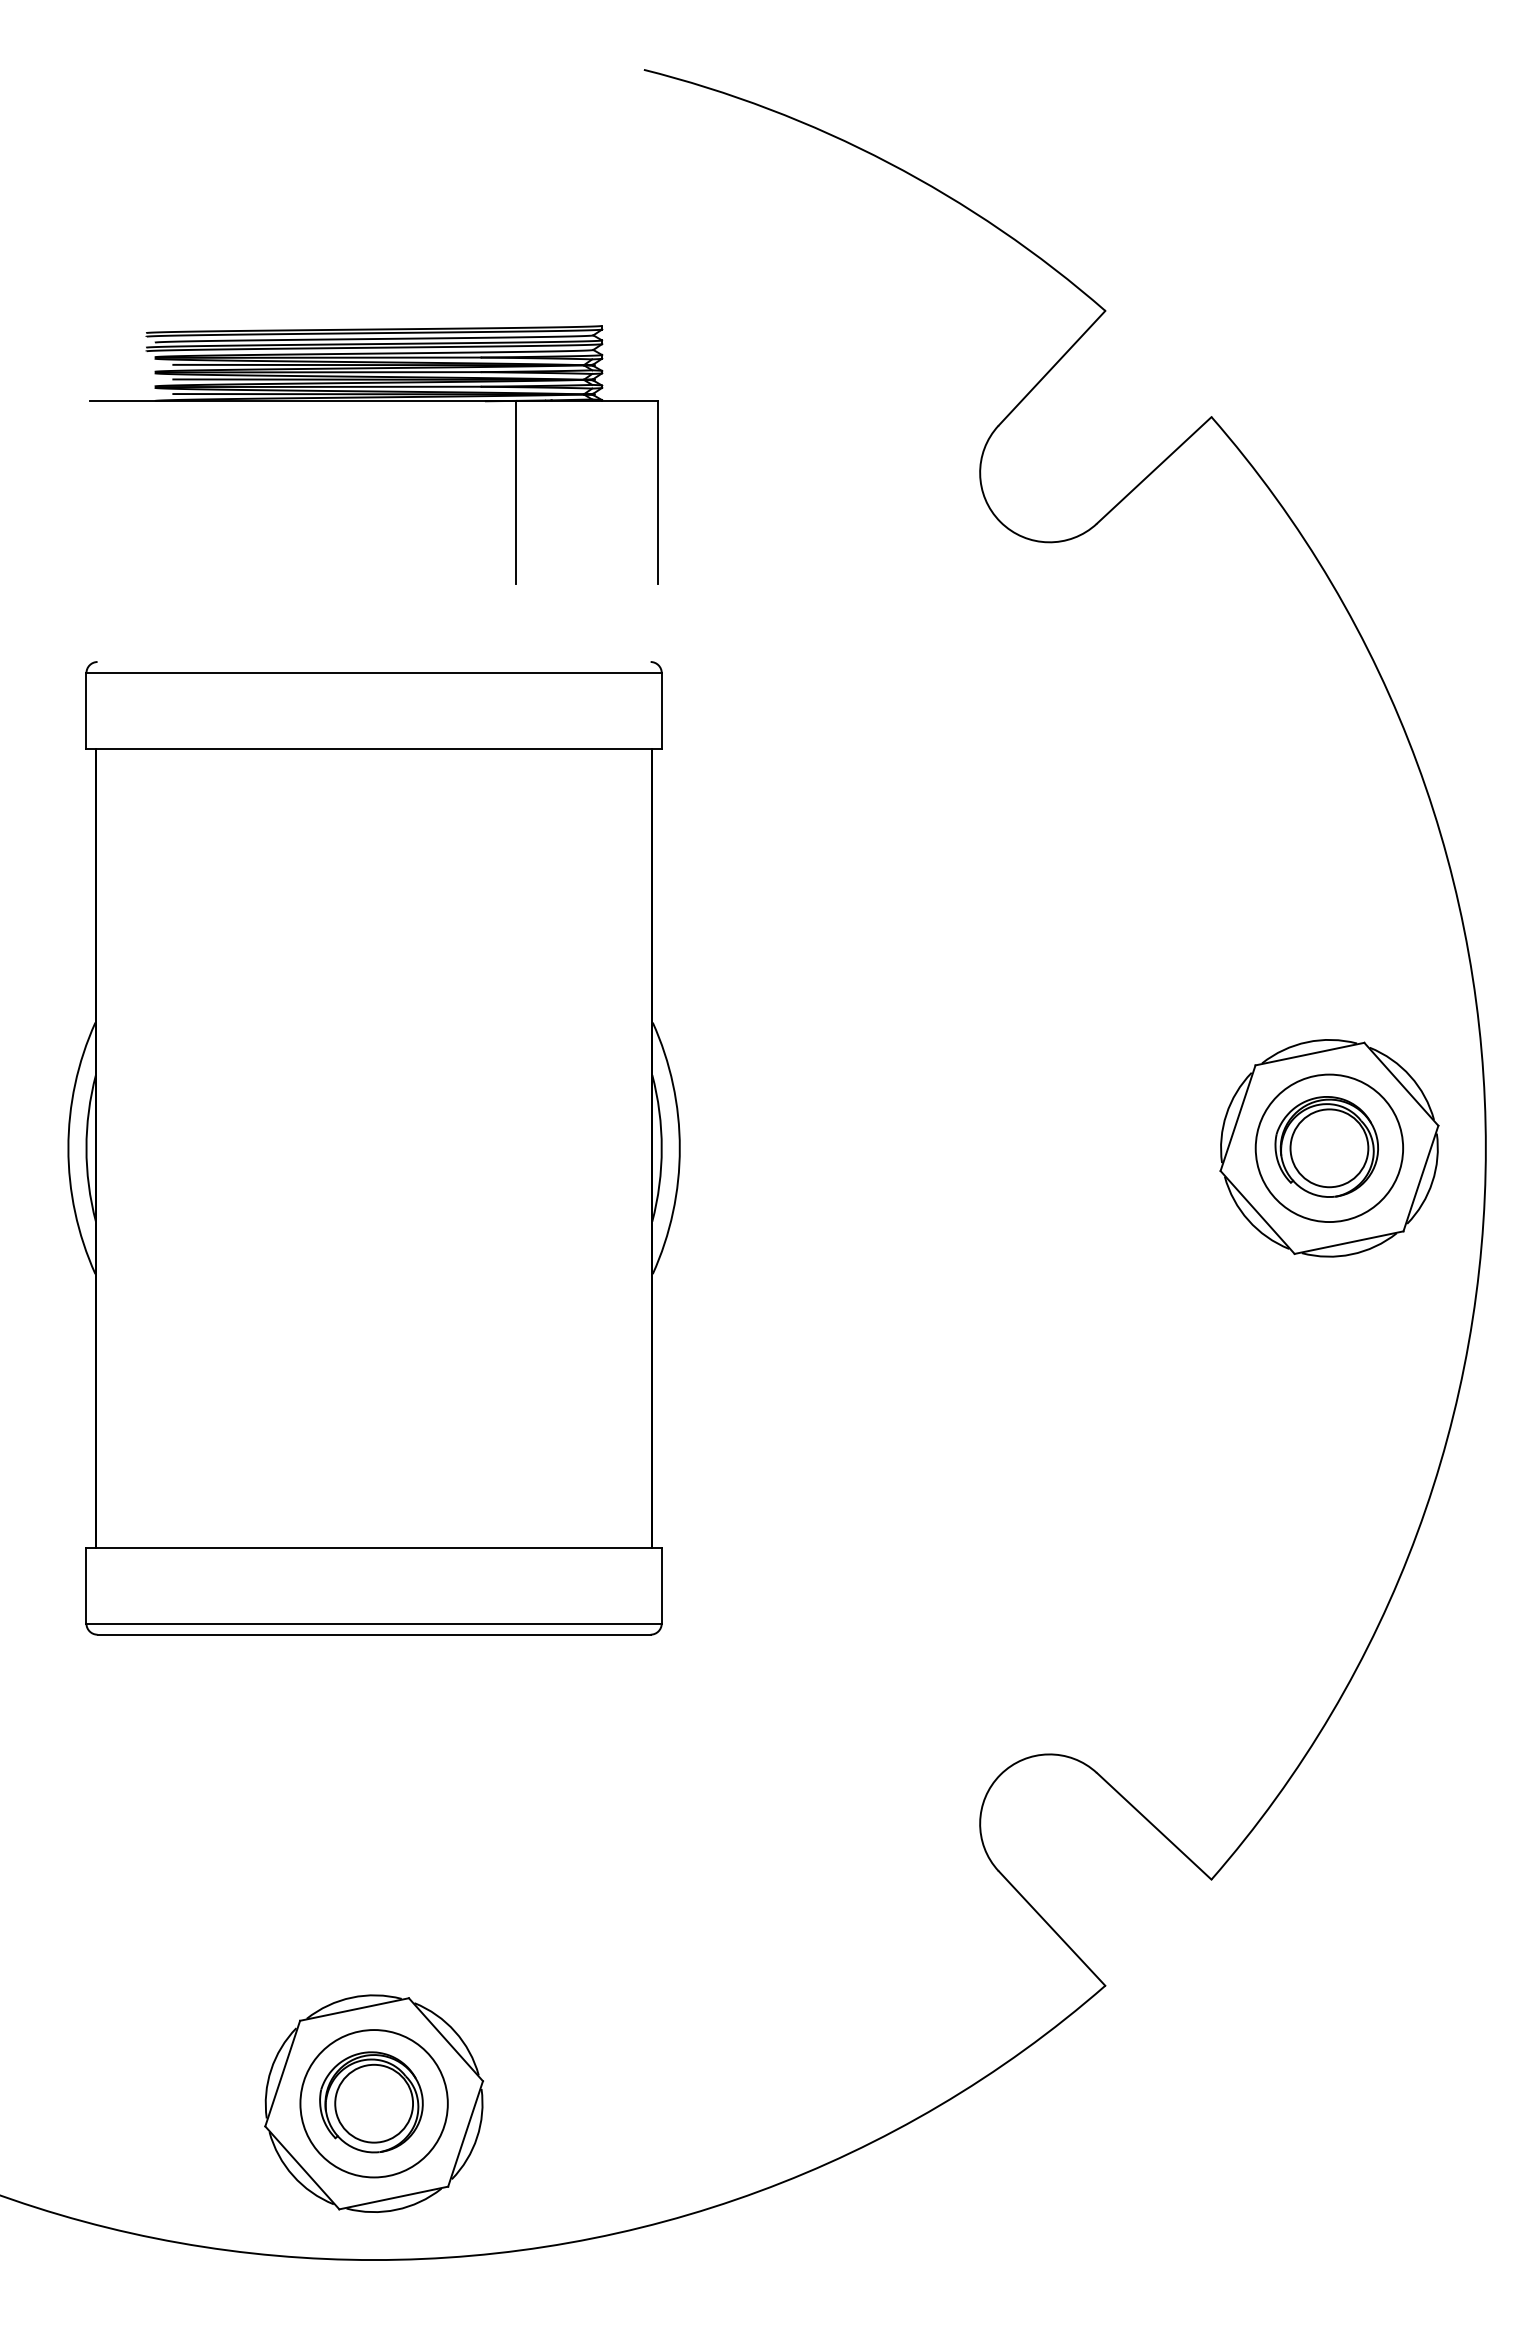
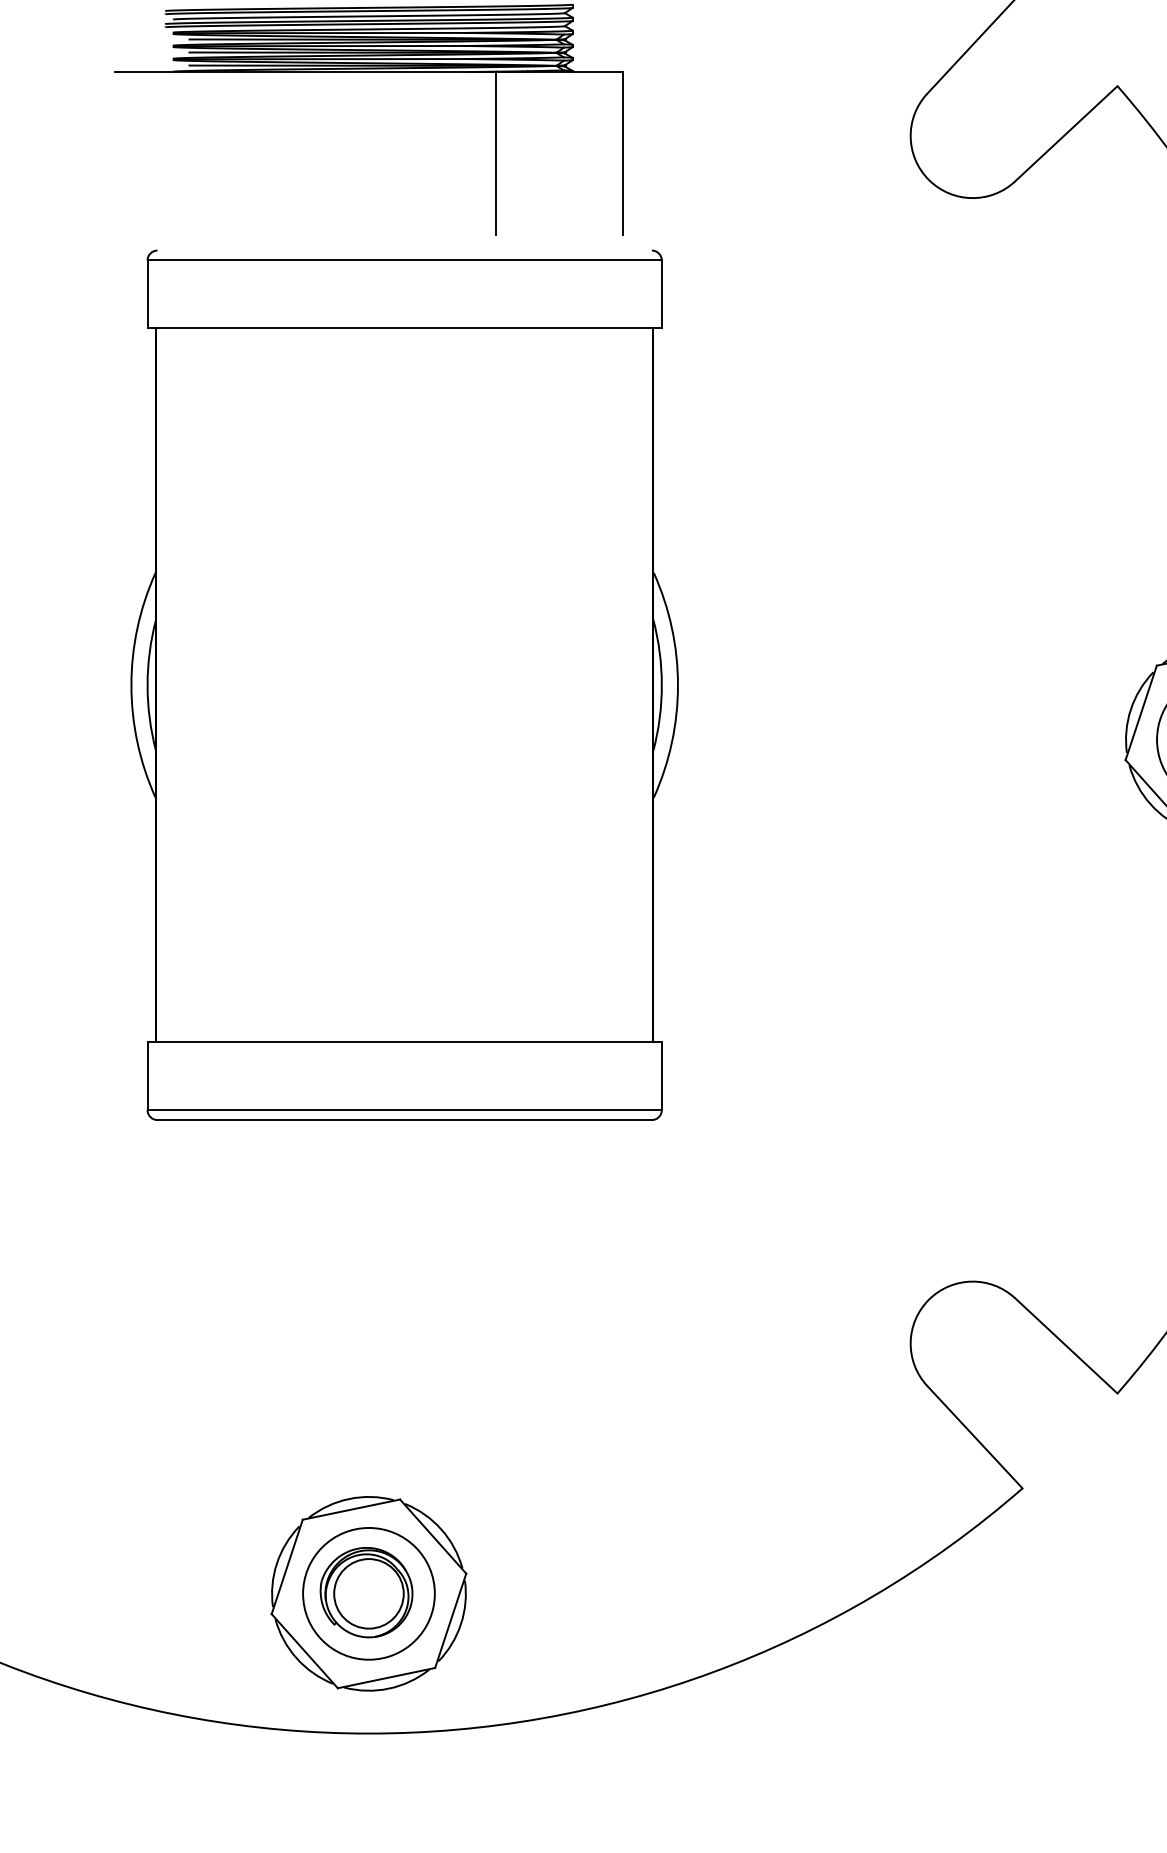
part: (373, 1148) -> (404, 685), moved

